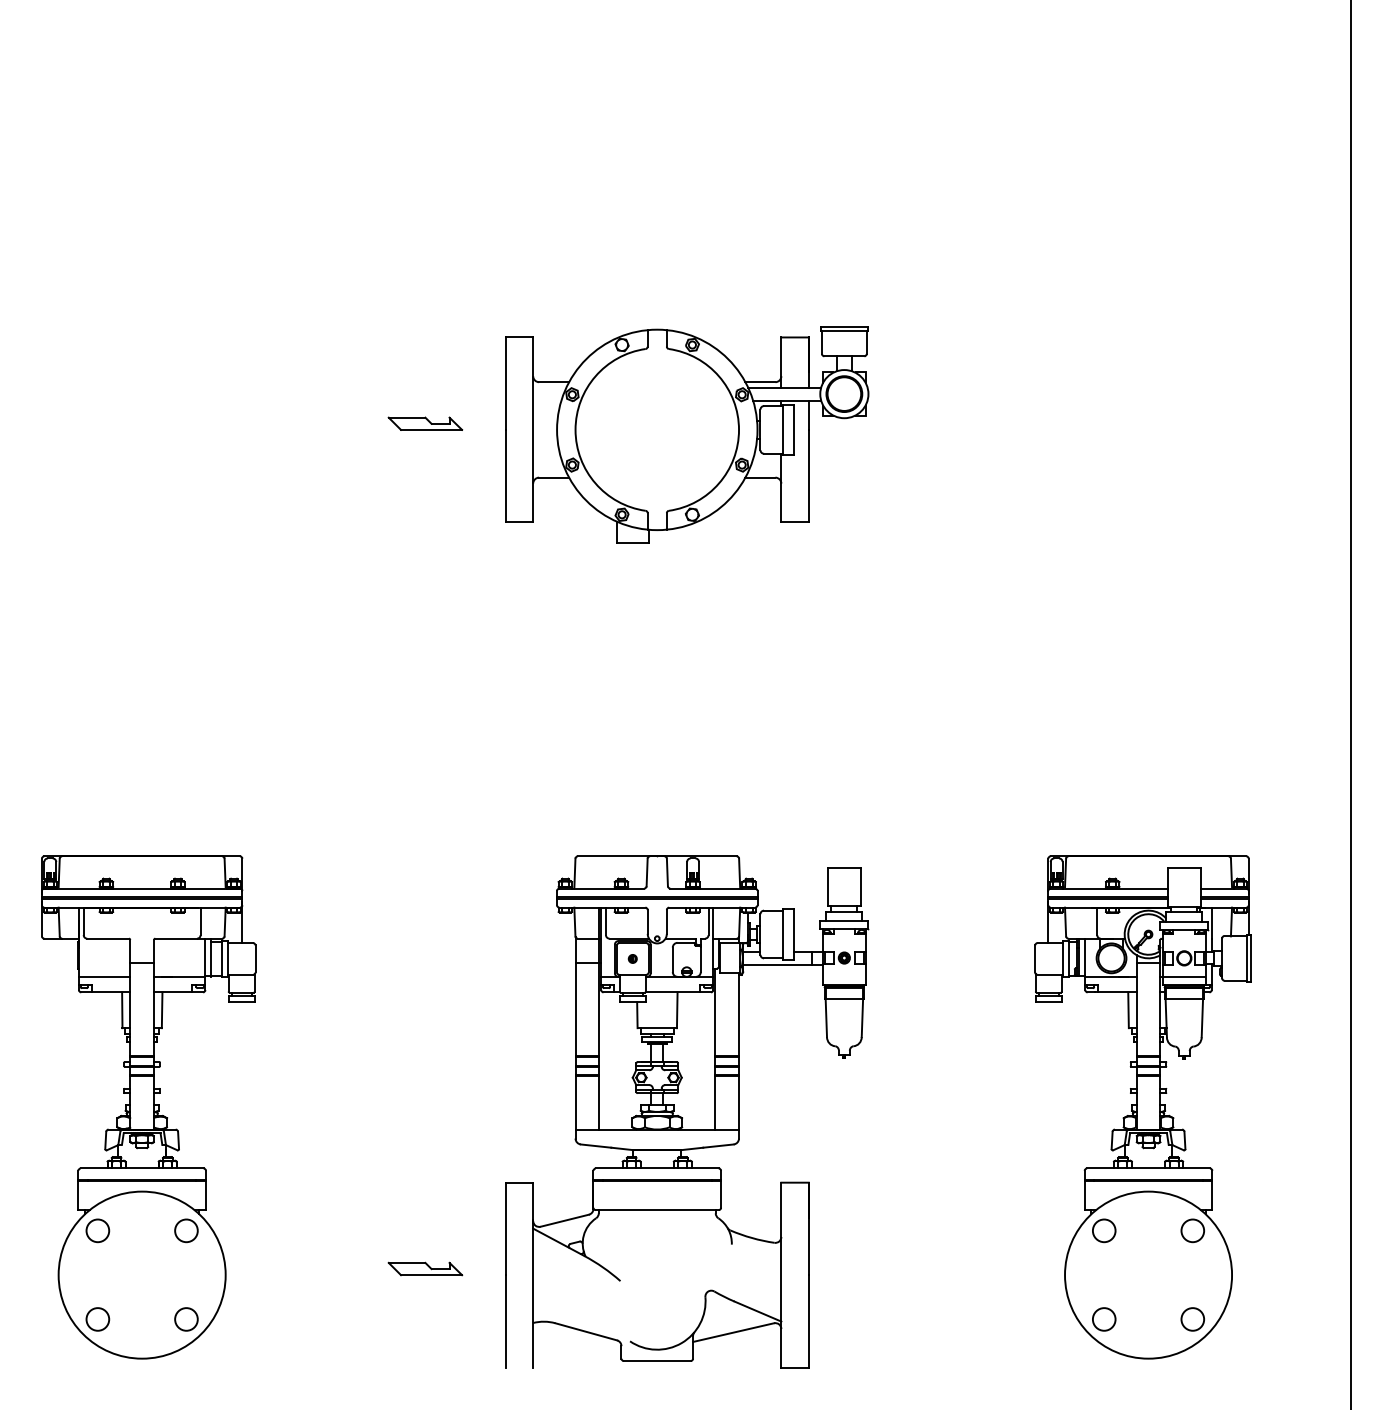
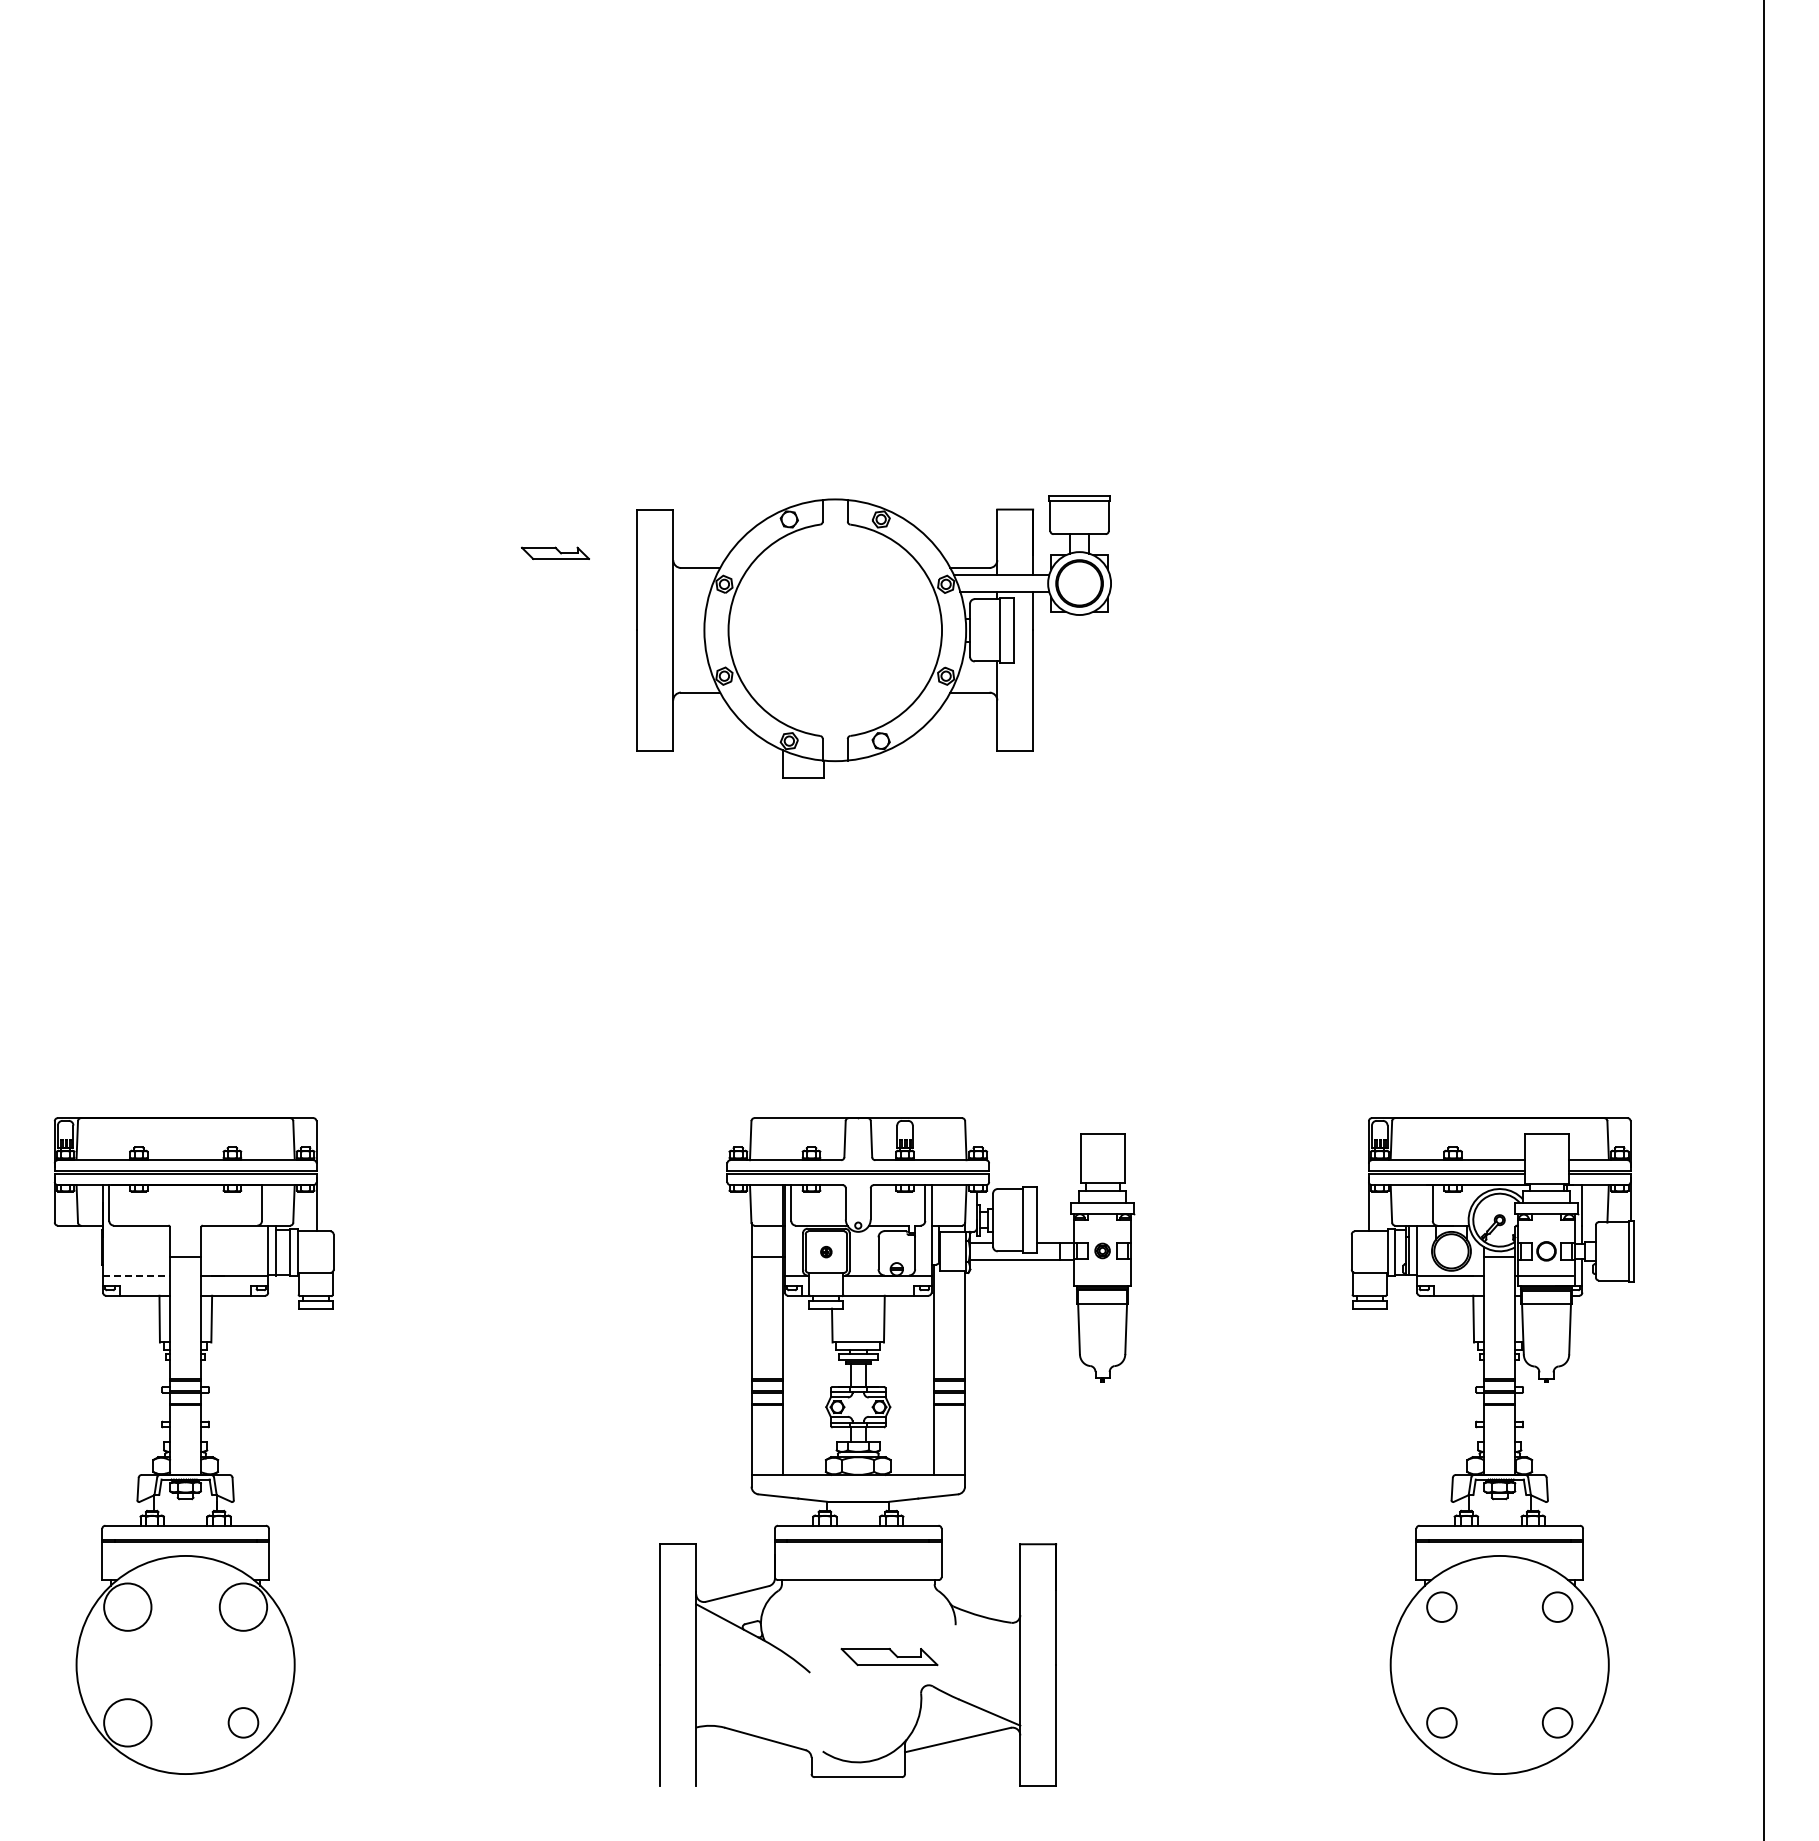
part: (425, 423) -> (555, 553), size x0.7
part: (686, 434) -> (873, 636), moved
line: (105, 976) -> (137, 1275), solid -> dashed
circle: (97, 1230) -> (127, 1606), size x1.6
circle: (186, 1230) -> (243, 1606), size x1.6
part: (425, 1269) -> (889, 1657), moved
circle: (97, 1319) -> (127, 1722), size x1.6

